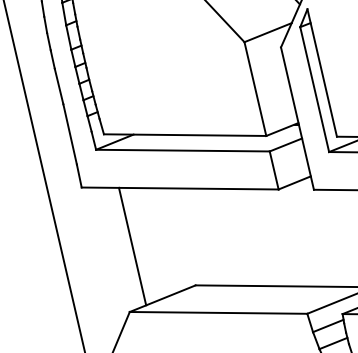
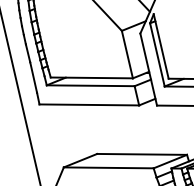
line: (133, 246) -> (65, 134), removed

